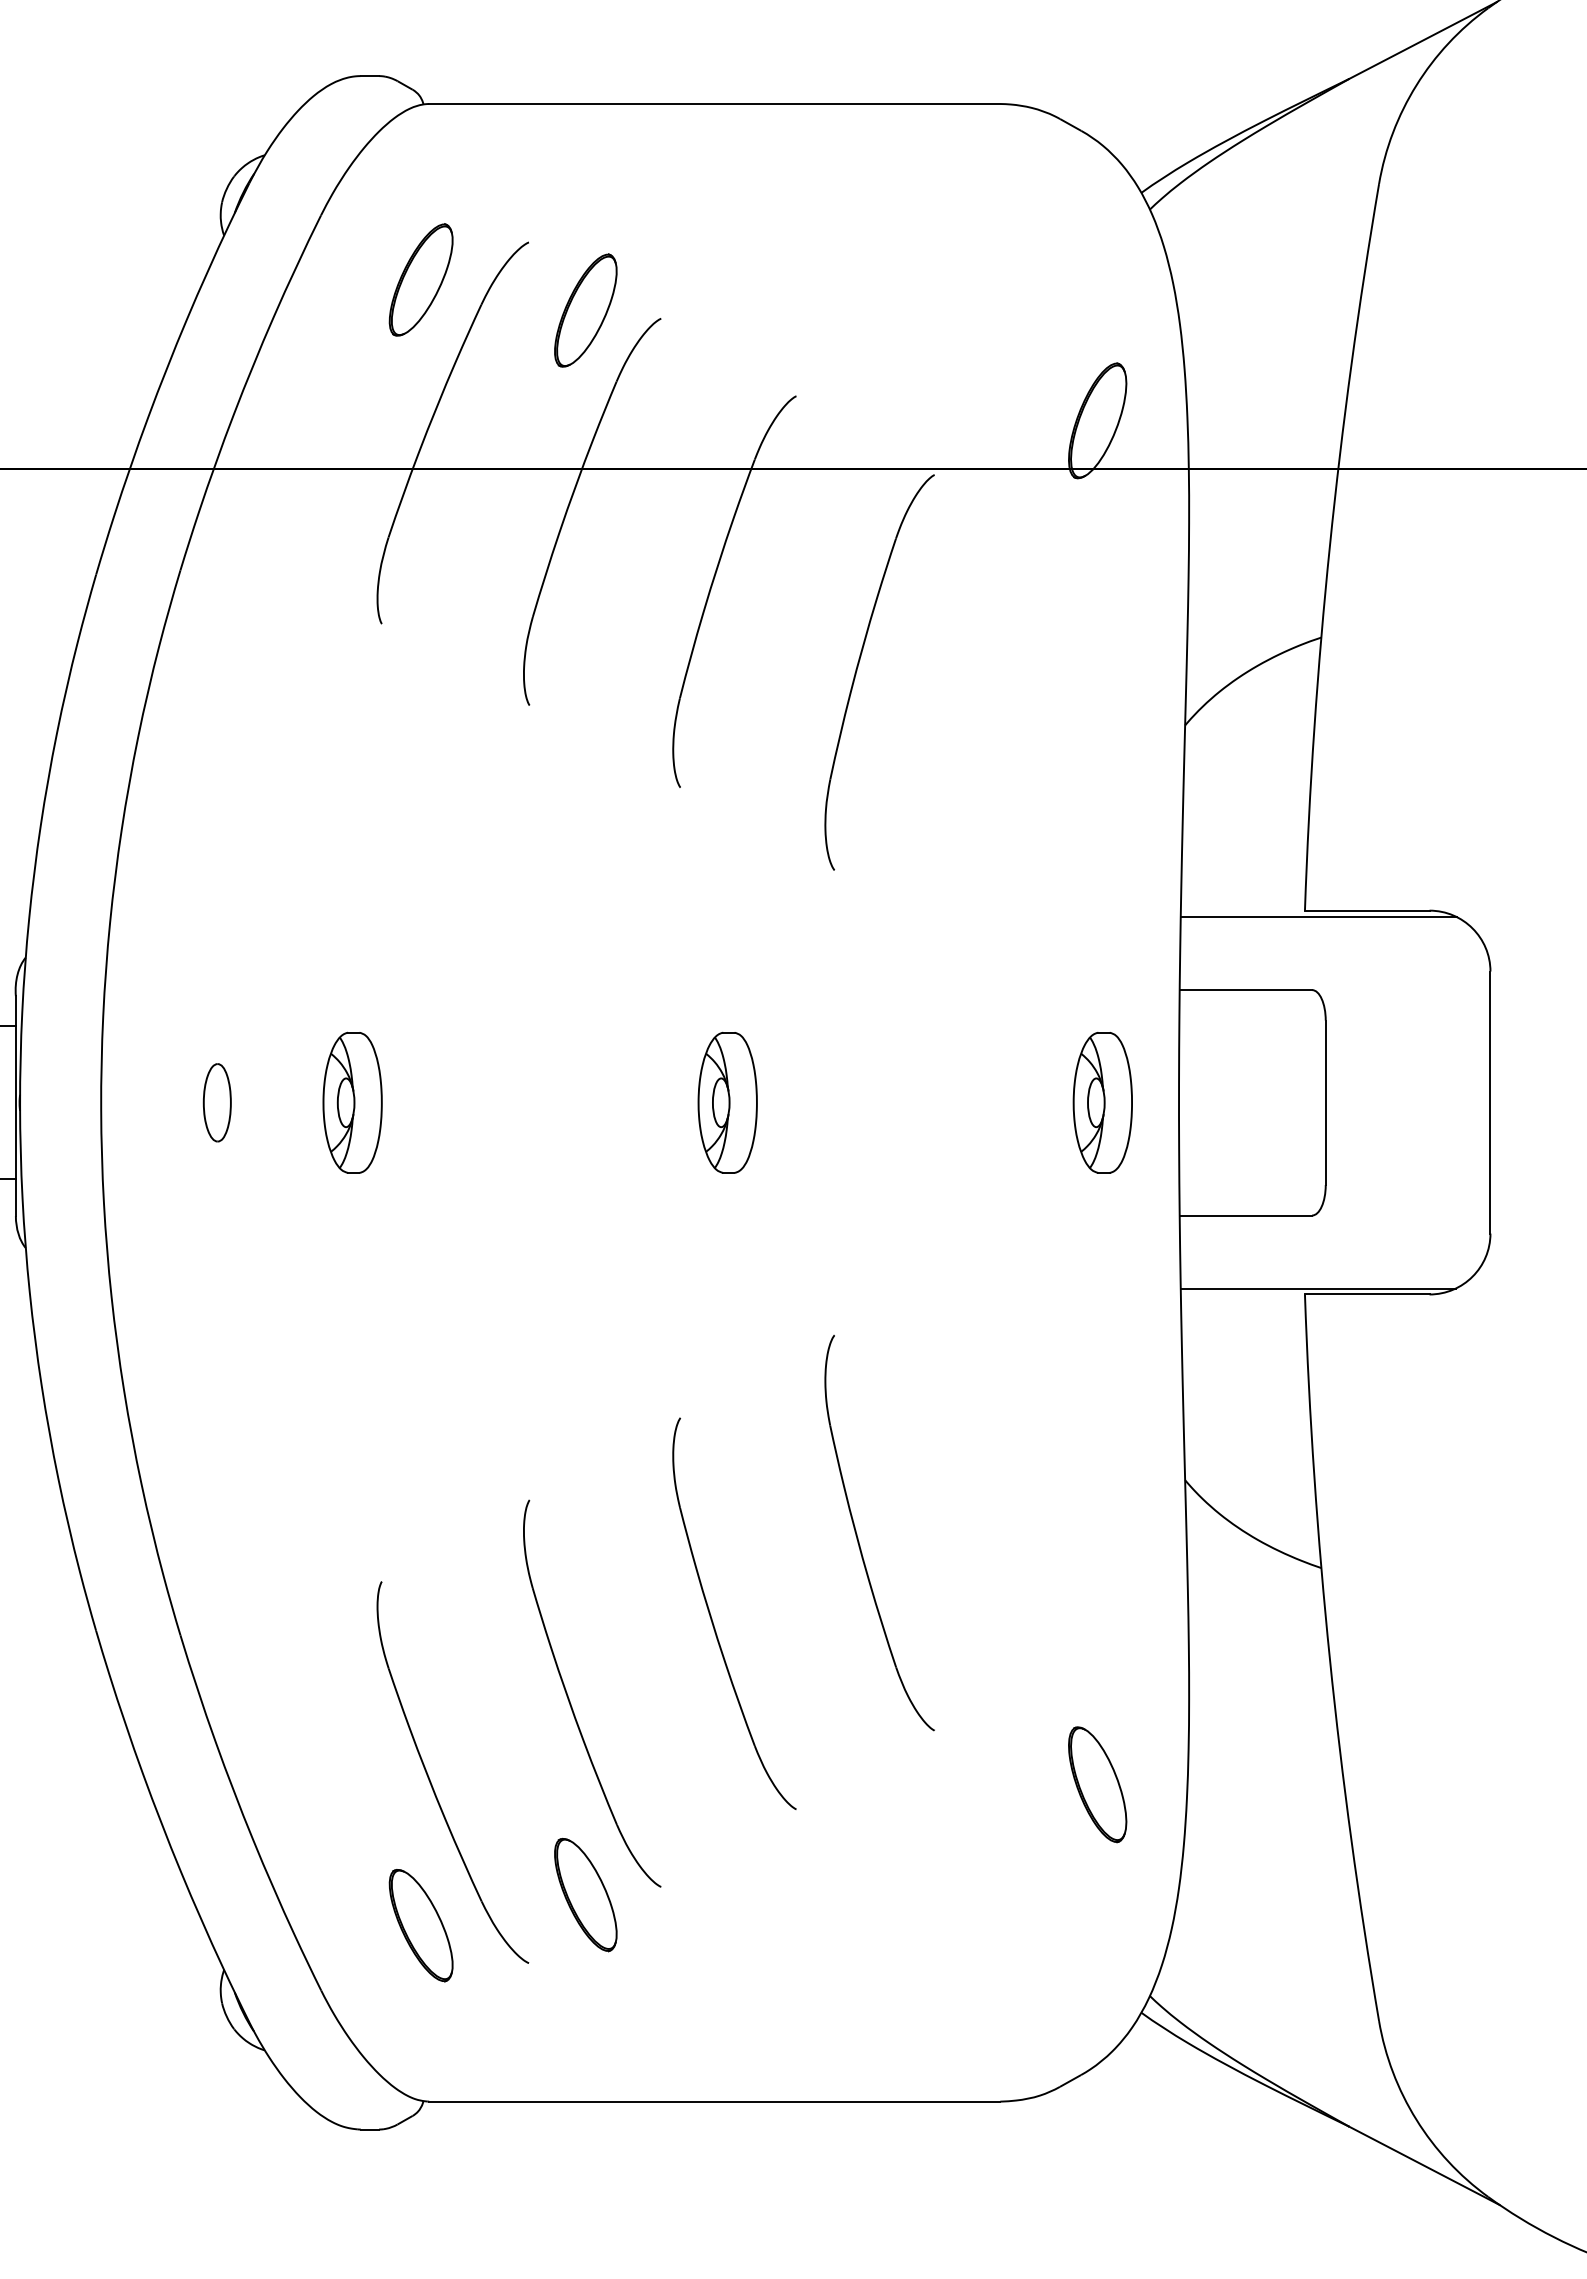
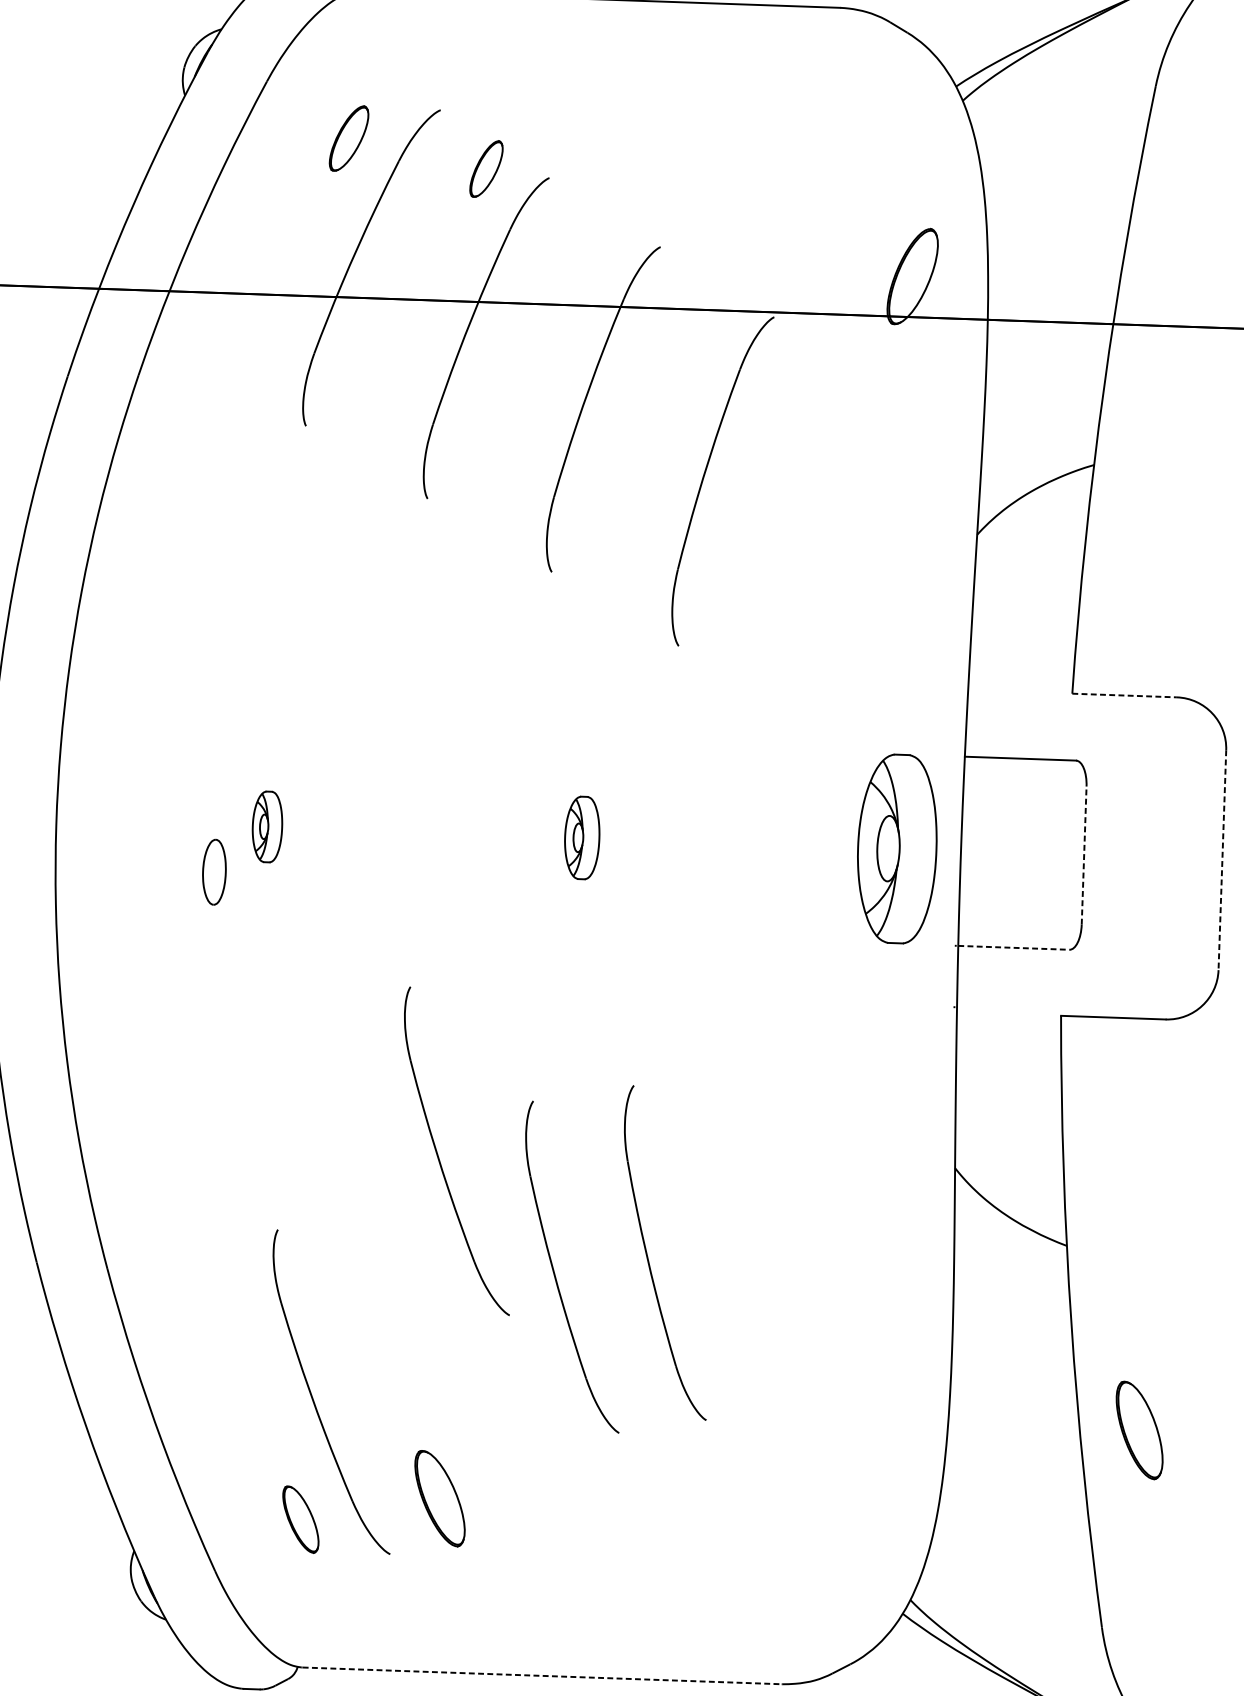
part: (420, 279) -> (348, 138), size x0.7
part: (585, 310) -> (486, 168), size x0.6
line: (1367, 910) -> (1124, 695), solid -> dashed
line: (1318, 916) -> (1083, 699), removed
part: (216, 1102) -> (213, 871), moved
part: (352, 1102) -> (267, 826), size x0.6
part: (727, 1102) -> (582, 837), size x0.7
part: (1102, 1102) -> (896, 848), size x1.6
line: (1325, 1102) -> (1083, 855), solid -> dashed
line: (1490, 1102) -> (1222, 860), solid -> dashed
line: (1246, 1215) -> (1014, 947), solid -> dashed
line: (1317, 1288) -> (1071, 1011), removed
part: (858, 1537) -> (648, 1256), moved
part: (570, 1701) -> (439, 1157), moved
part: (1097, 1784) -> (1139, 1430), moved
part: (420, 1925) -> (300, 1519), size x0.7
line: (715, 2101) -> (542, 1675), solid -> dashed

